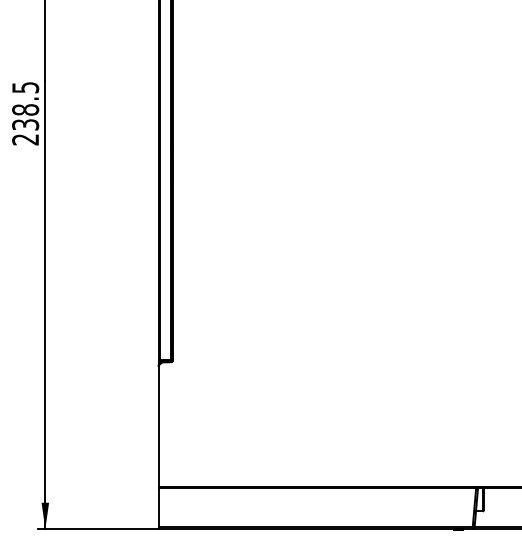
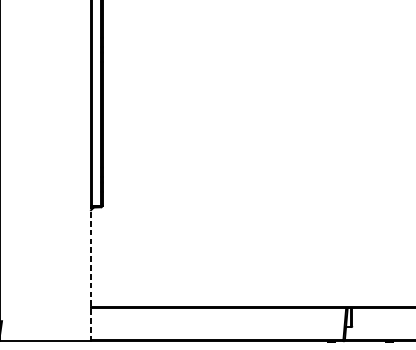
line: (158, 444) -> (91, 273), solid -> dashed

